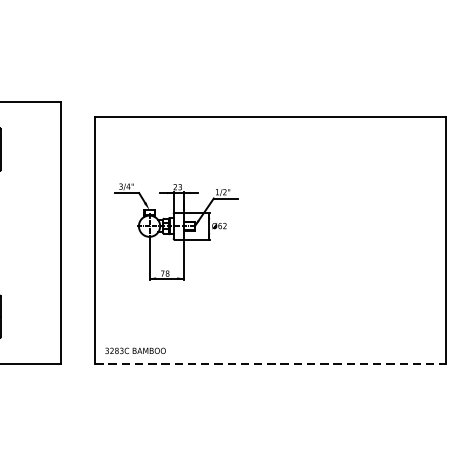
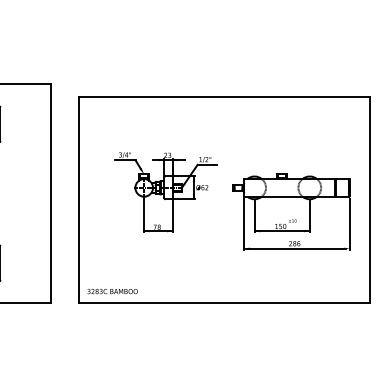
part: (175, 231) -> (165, 192), moved
part: (350, 254) -> (291, 211), added
line: (270, 364) -> (224, 302), dashed -> solid

